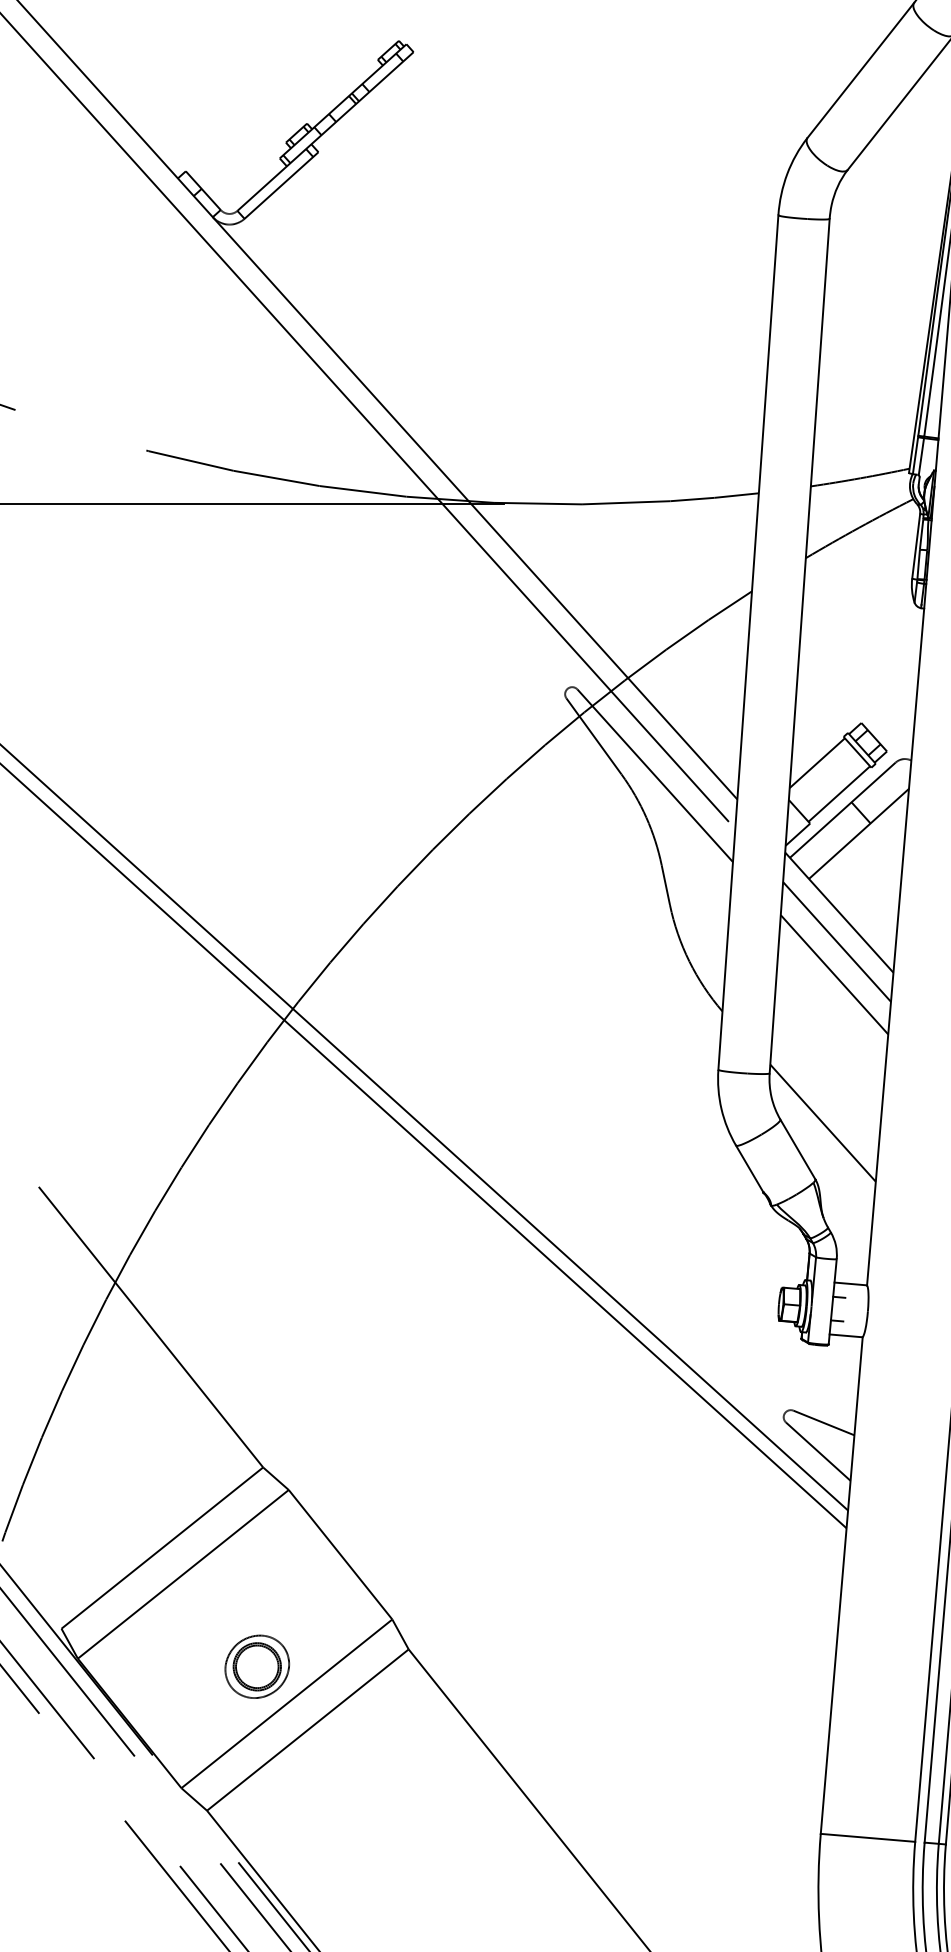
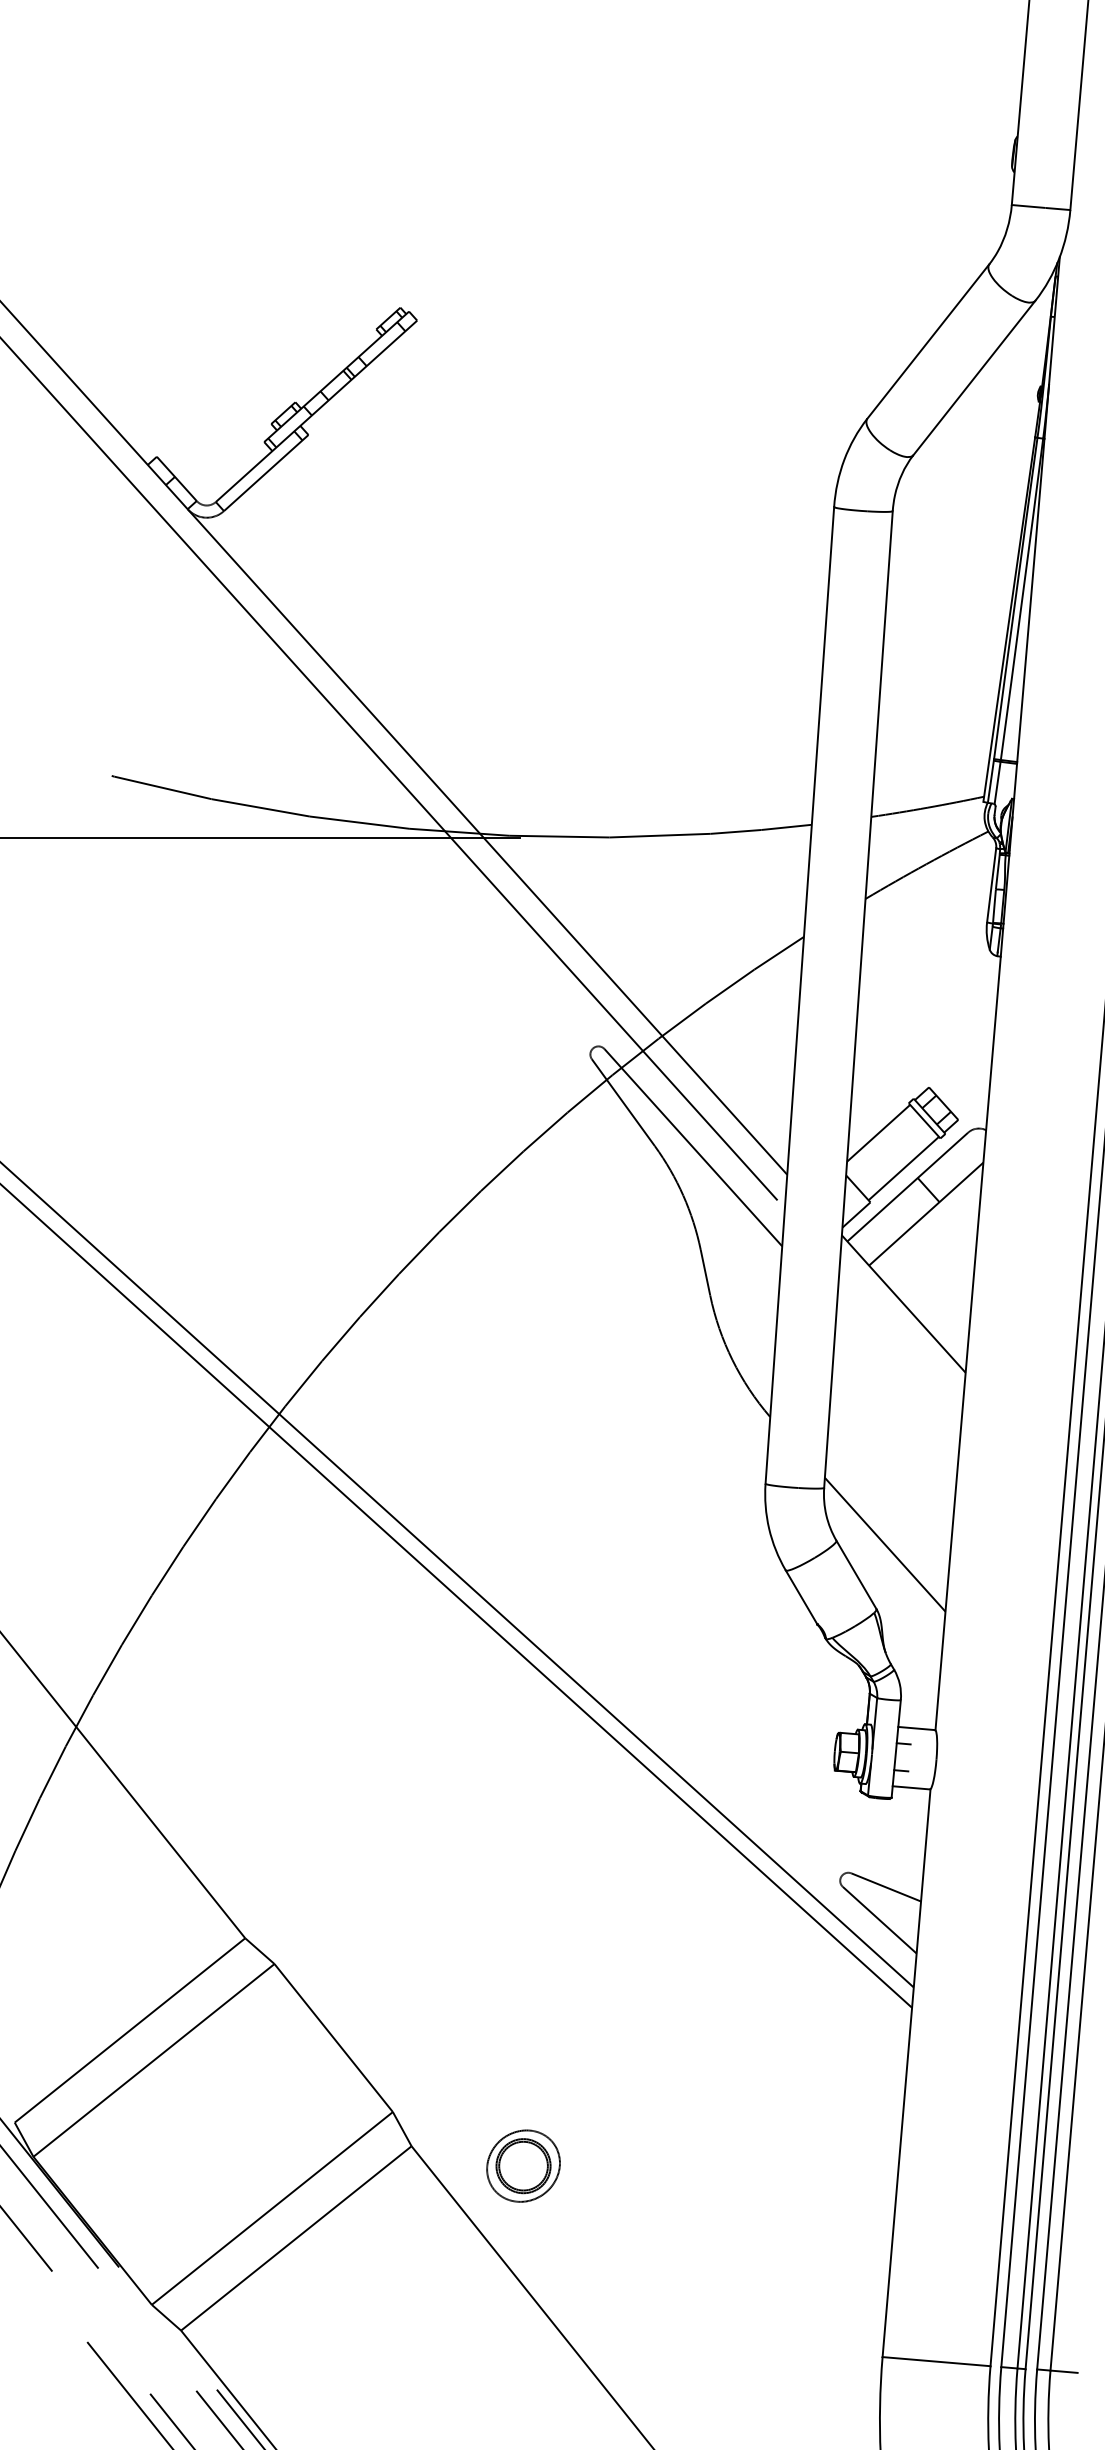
line: (836, 941) -> (900, 1337), removed
line: (833, 974) -> (897, 1374), removed
part: (257, 1666) -> (523, 2165), moved

